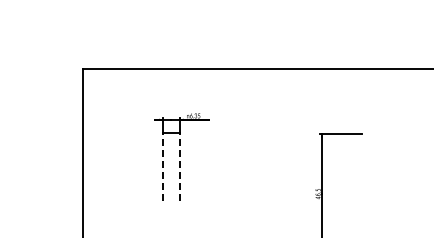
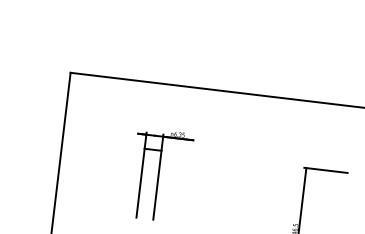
line: (163, 167) -> (140, 183), dashed -> solid
line: (179, 167) -> (157, 185), dashed -> solid

